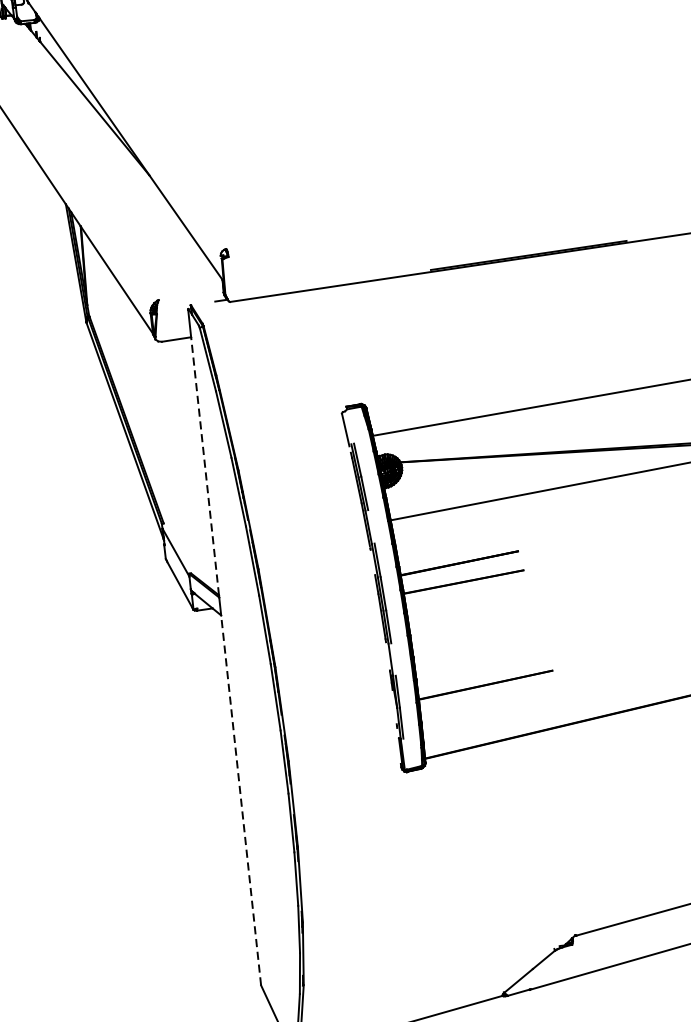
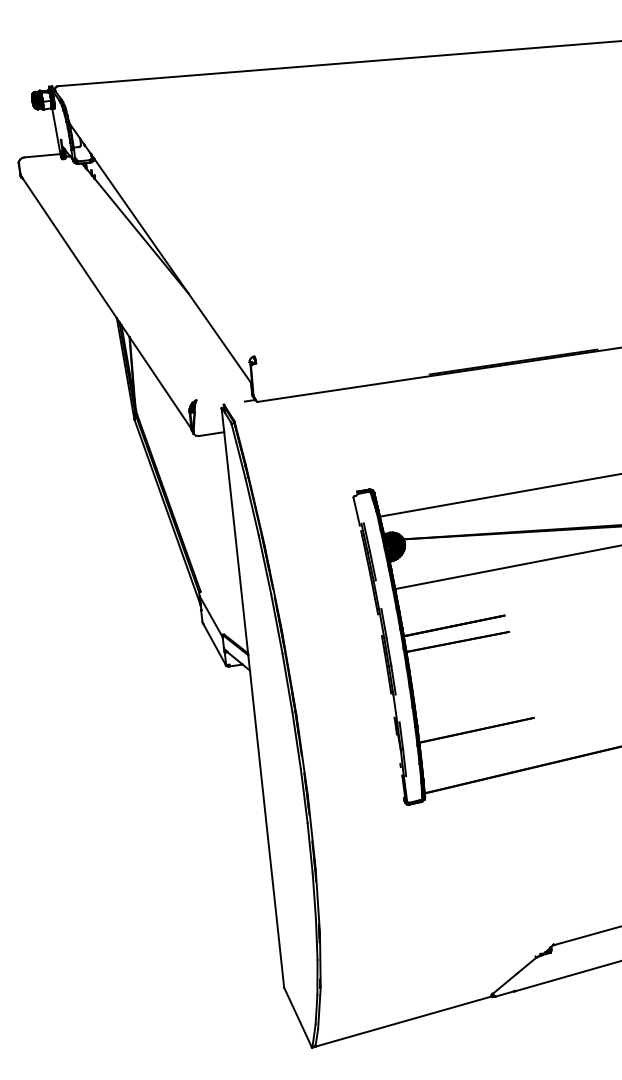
line: (205, 466) -> (236, 542), dashed -> solid
line: (241, 799) -> (267, 828), dashed -> solid

